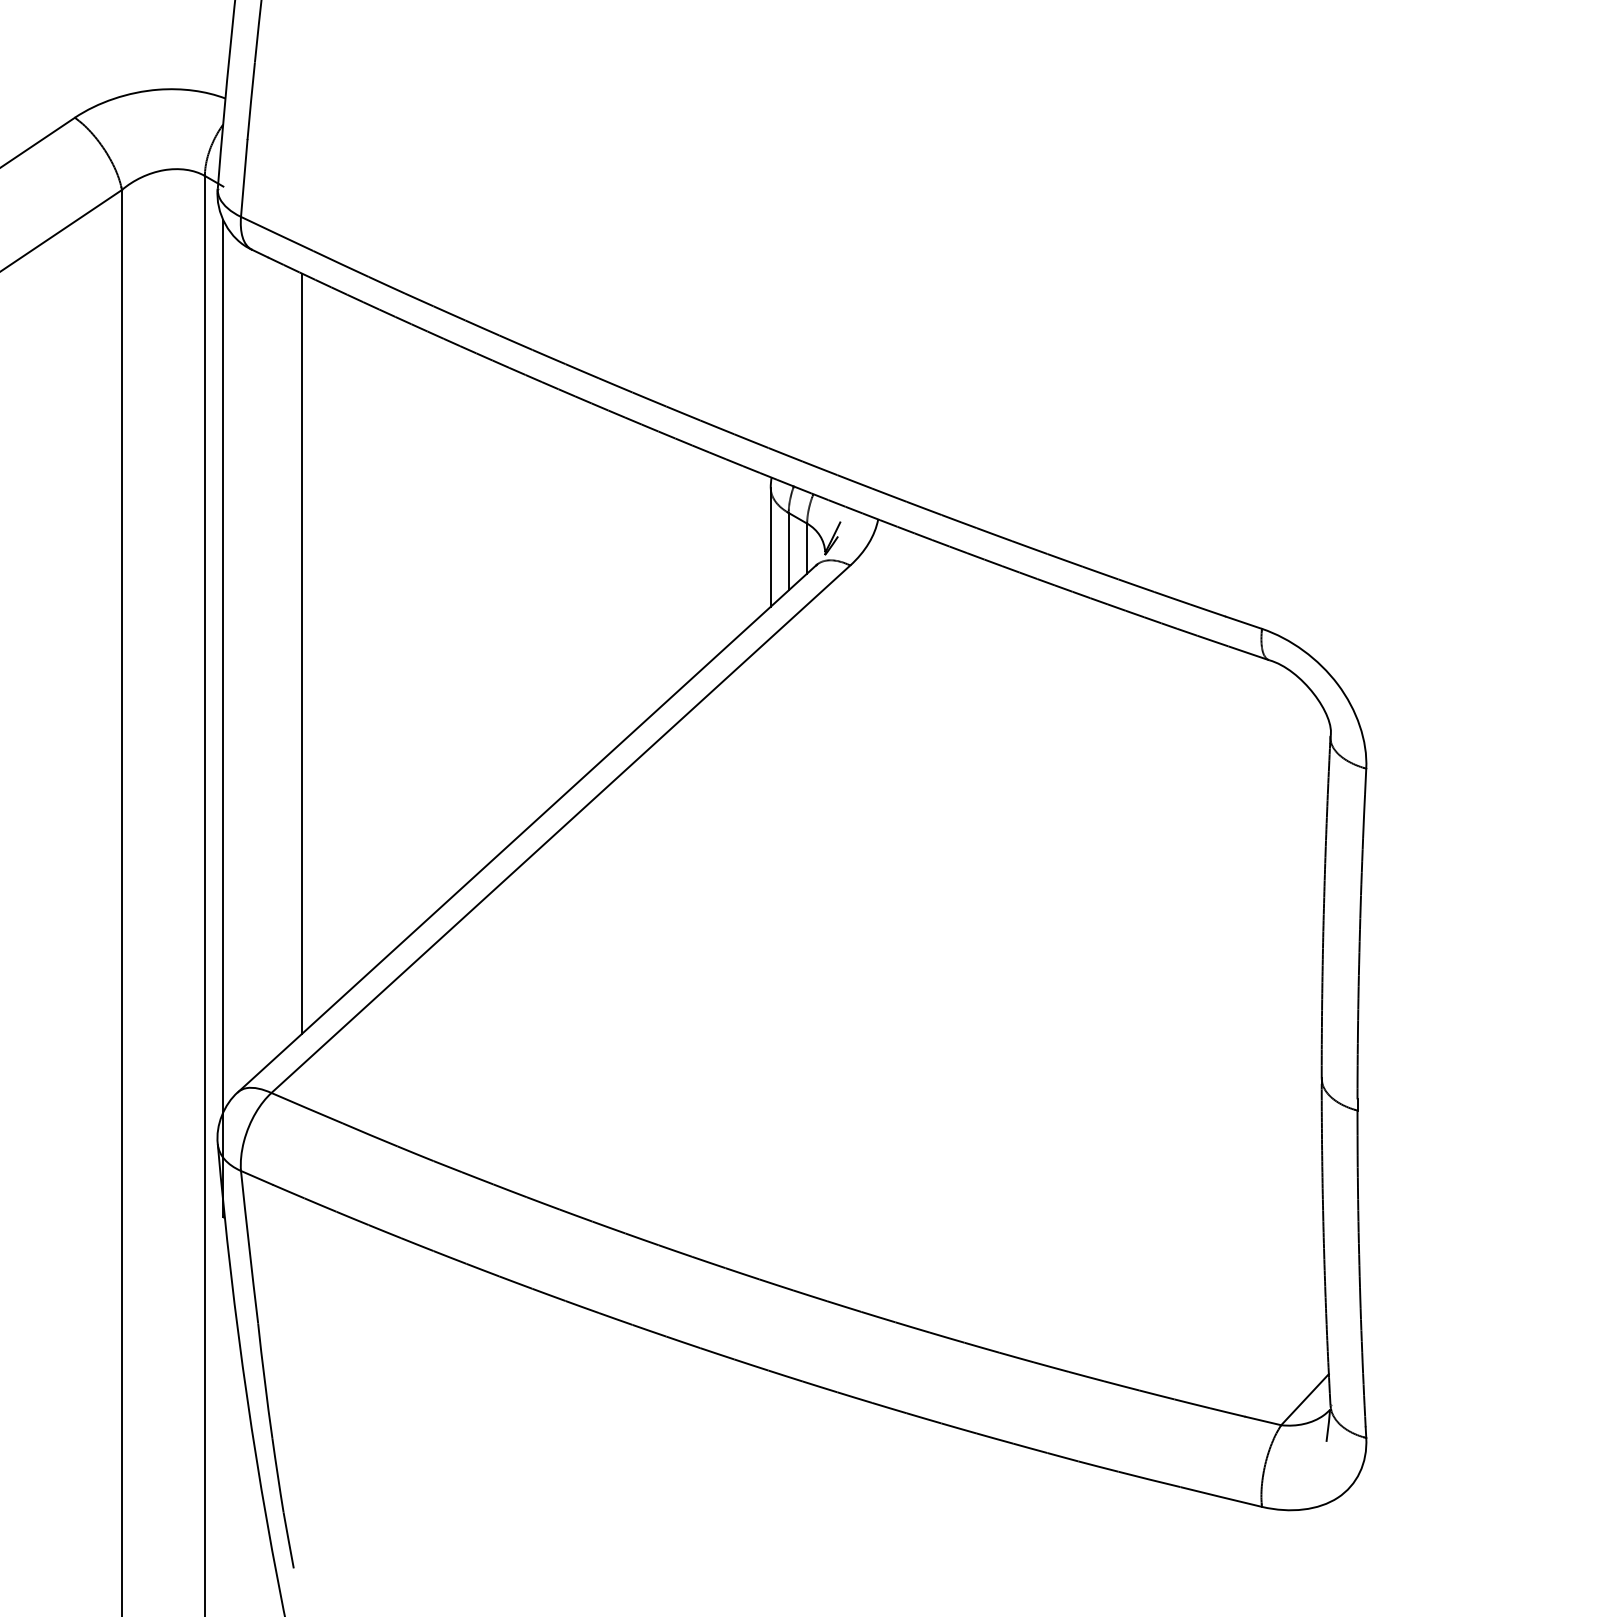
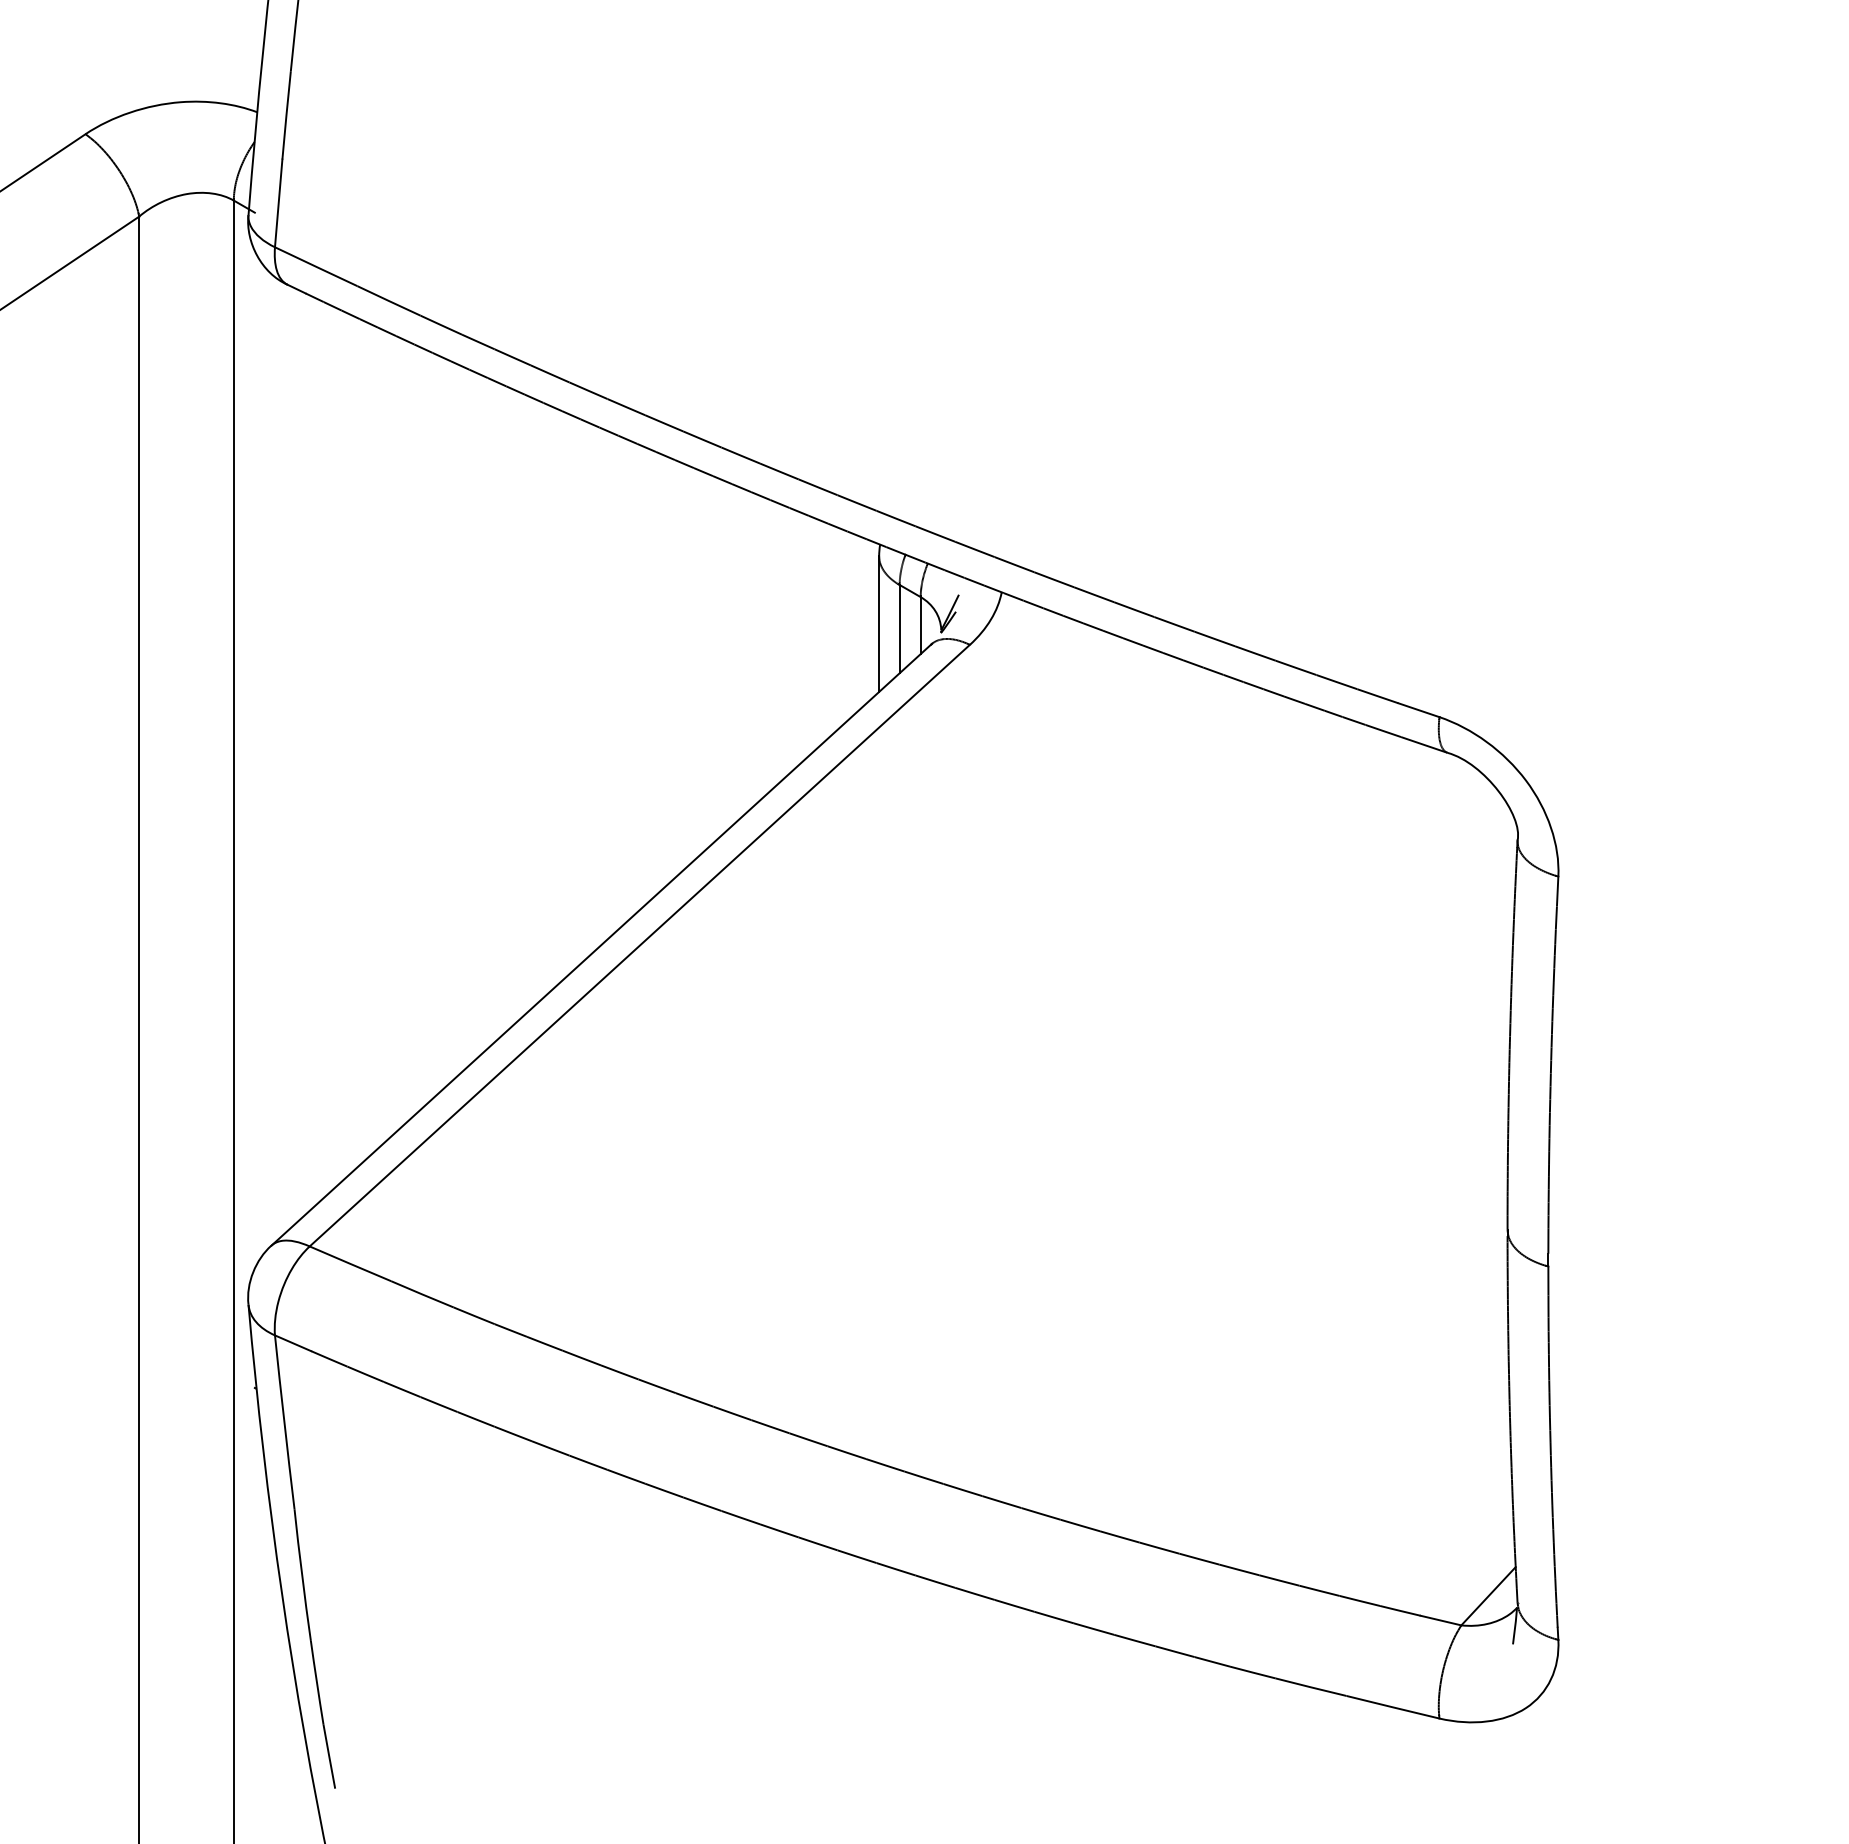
line: (301, 652) -> (344, 744), removed
line: (223, 718) -> (254, 819), removed

